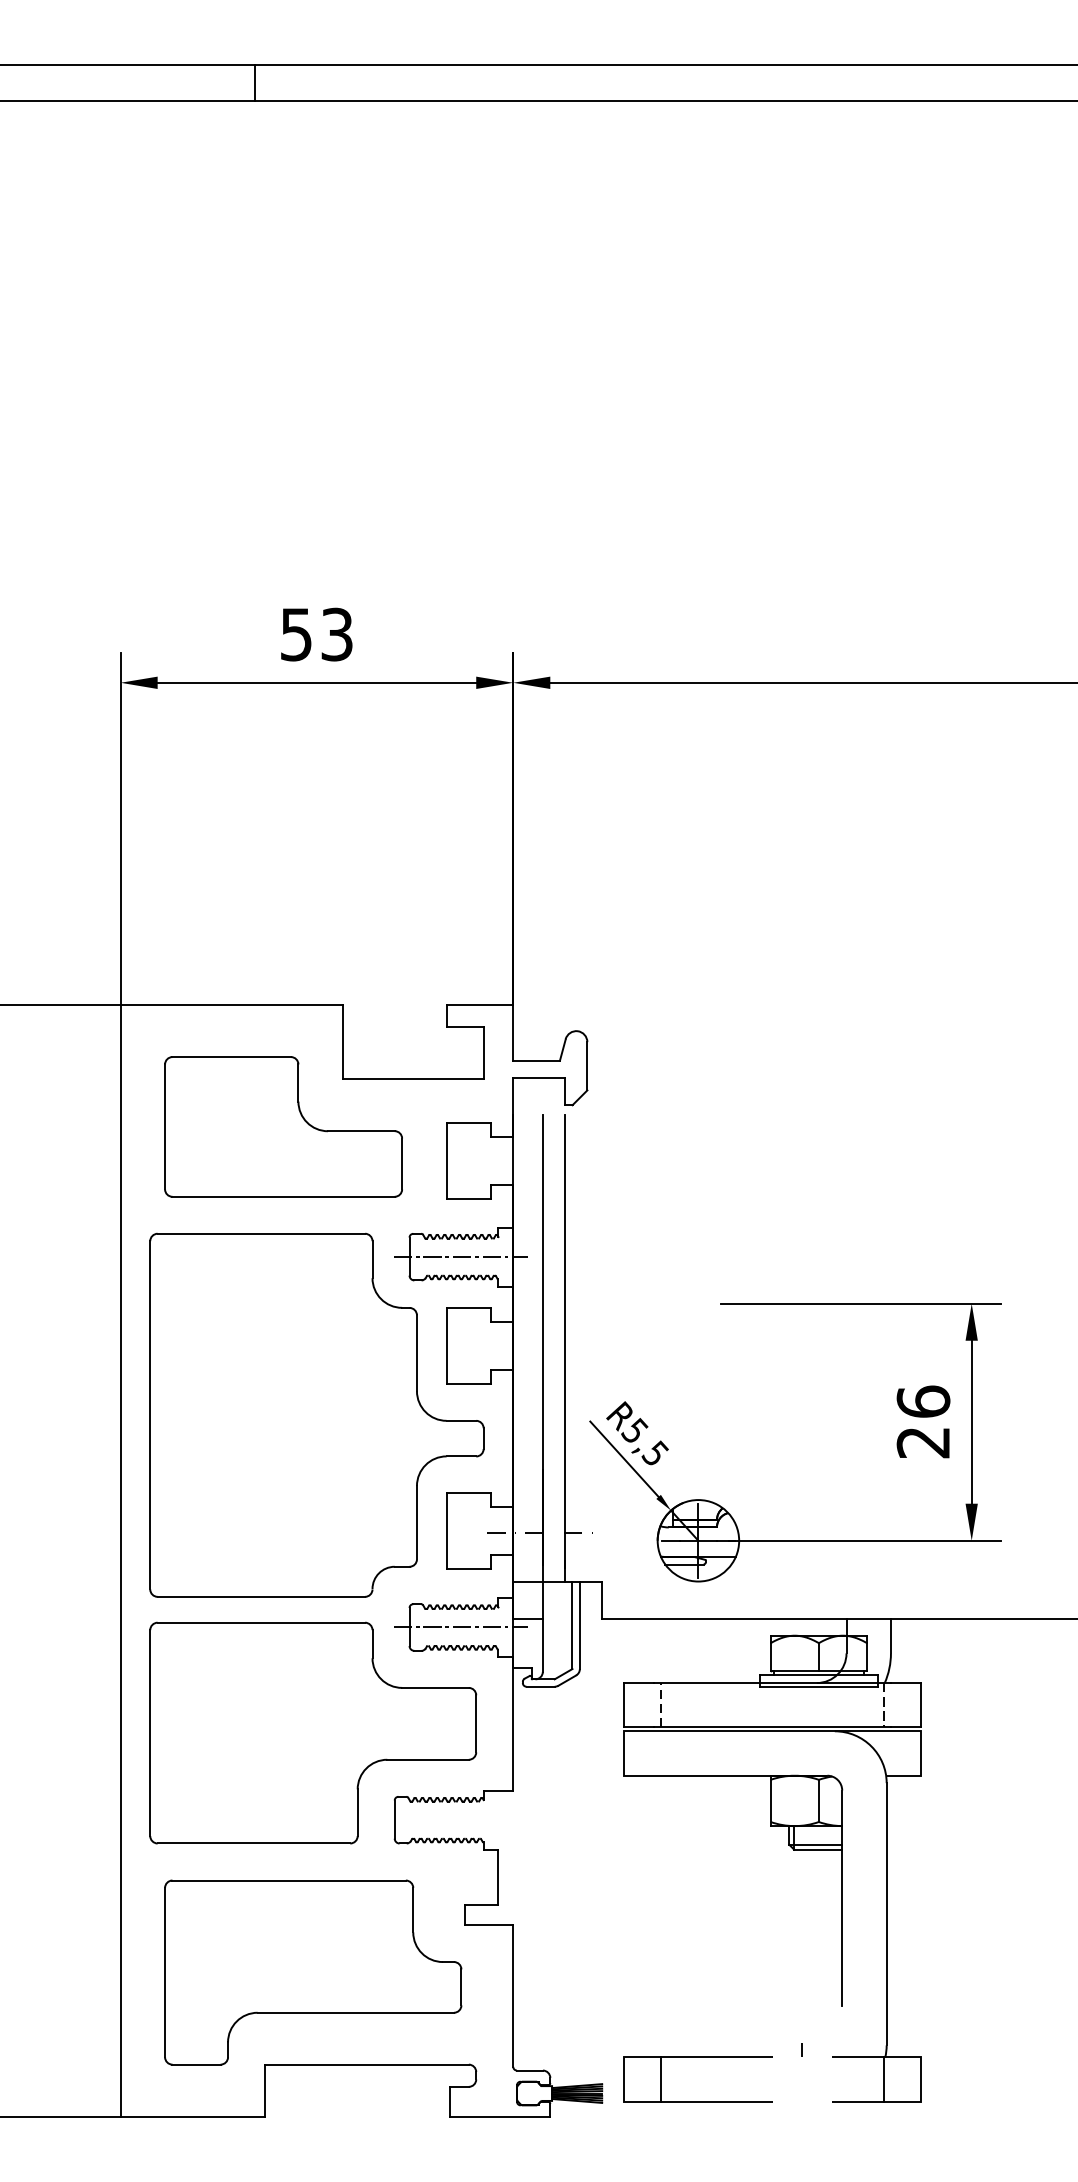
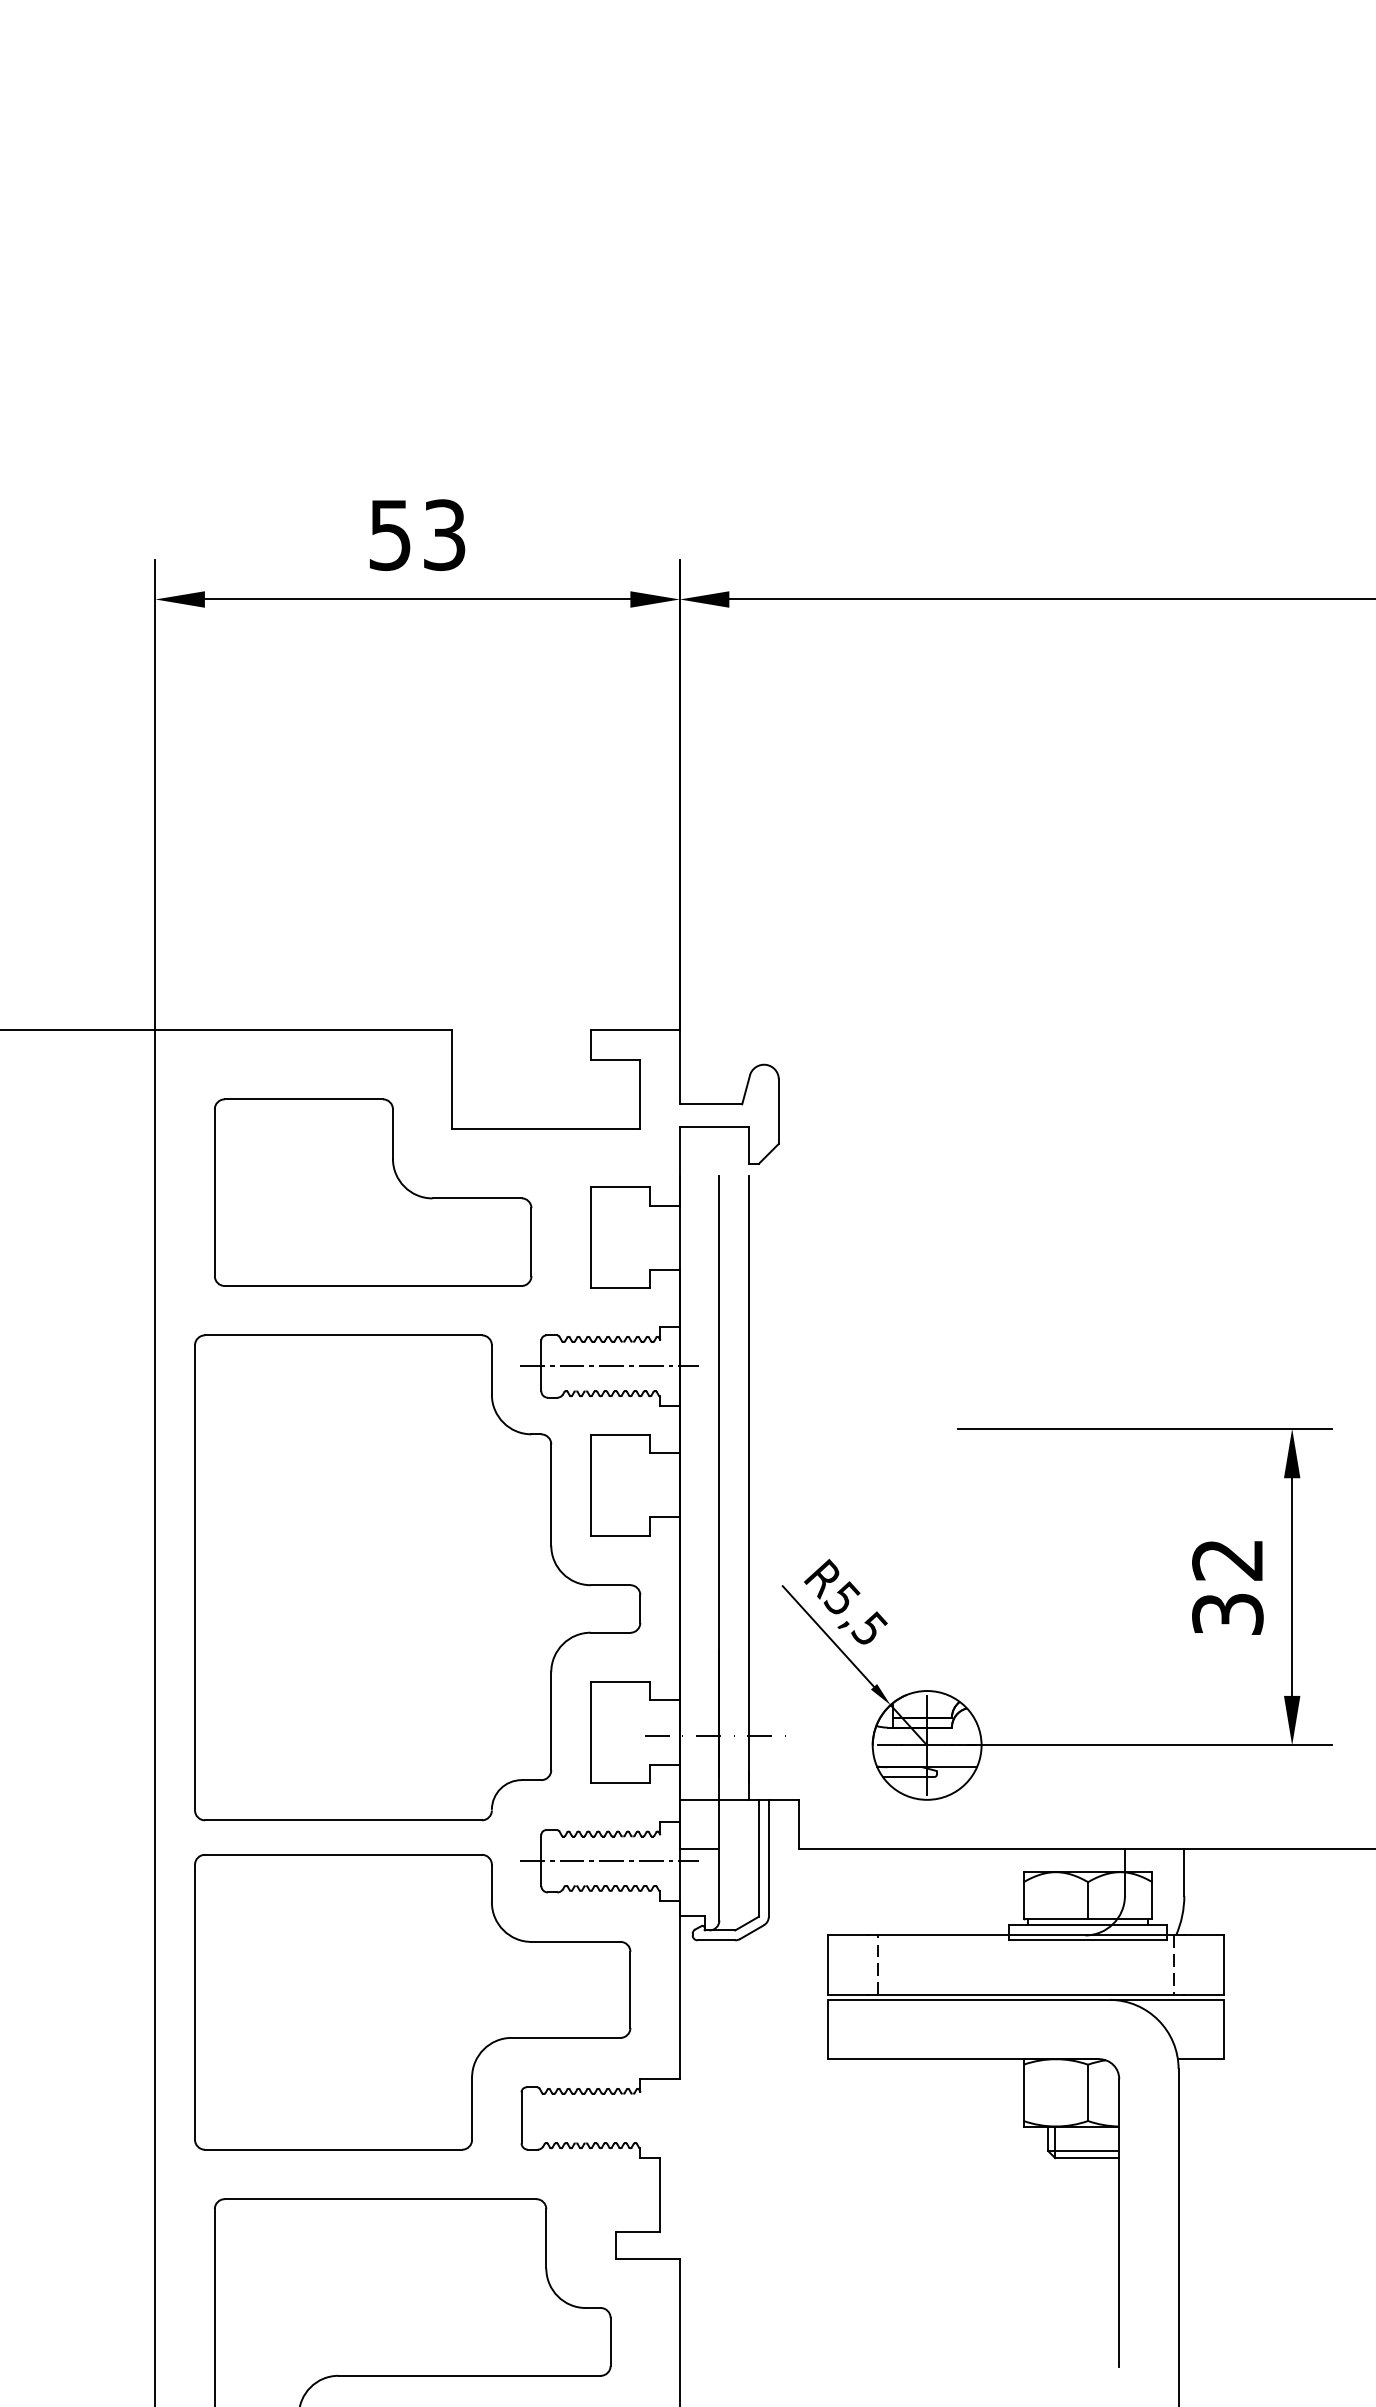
text: (923, 1421) -> (1227, 1586), 26 -> 32

